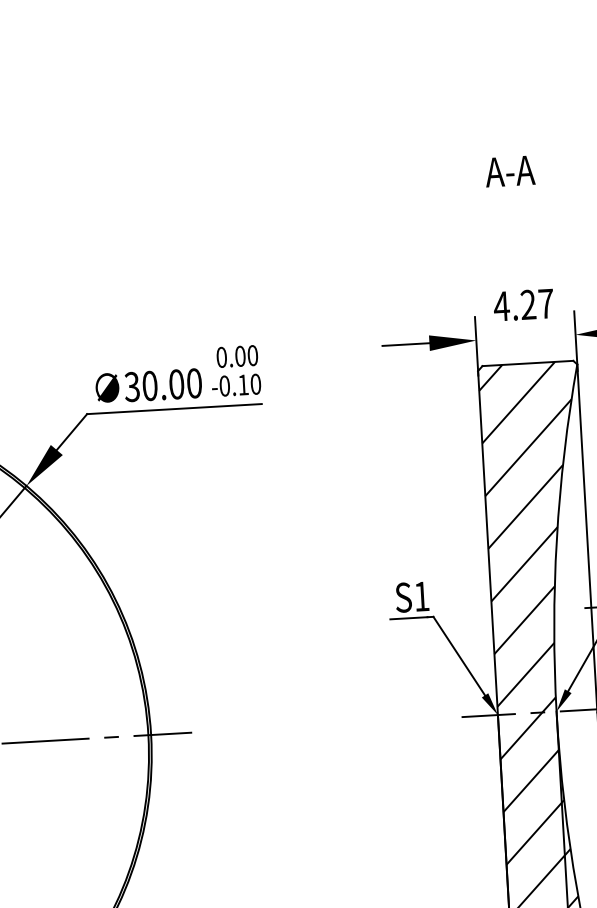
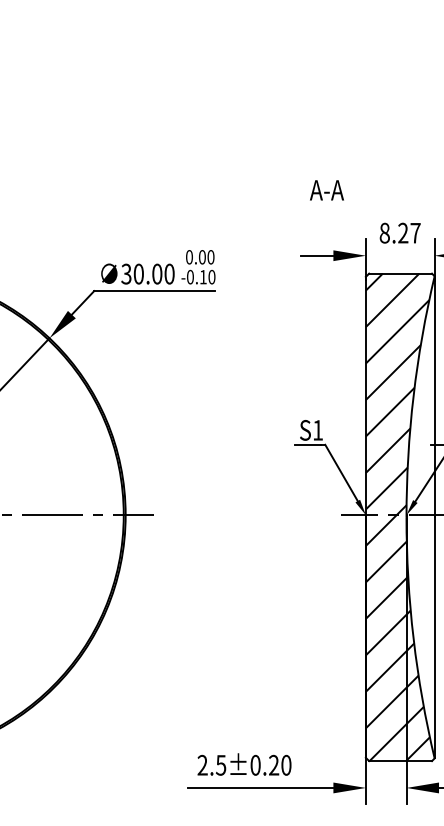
text: (509, 171) -> (326, 190), moved
text: (501, 305) -> (384, 232), 4.27 -> 8.27

